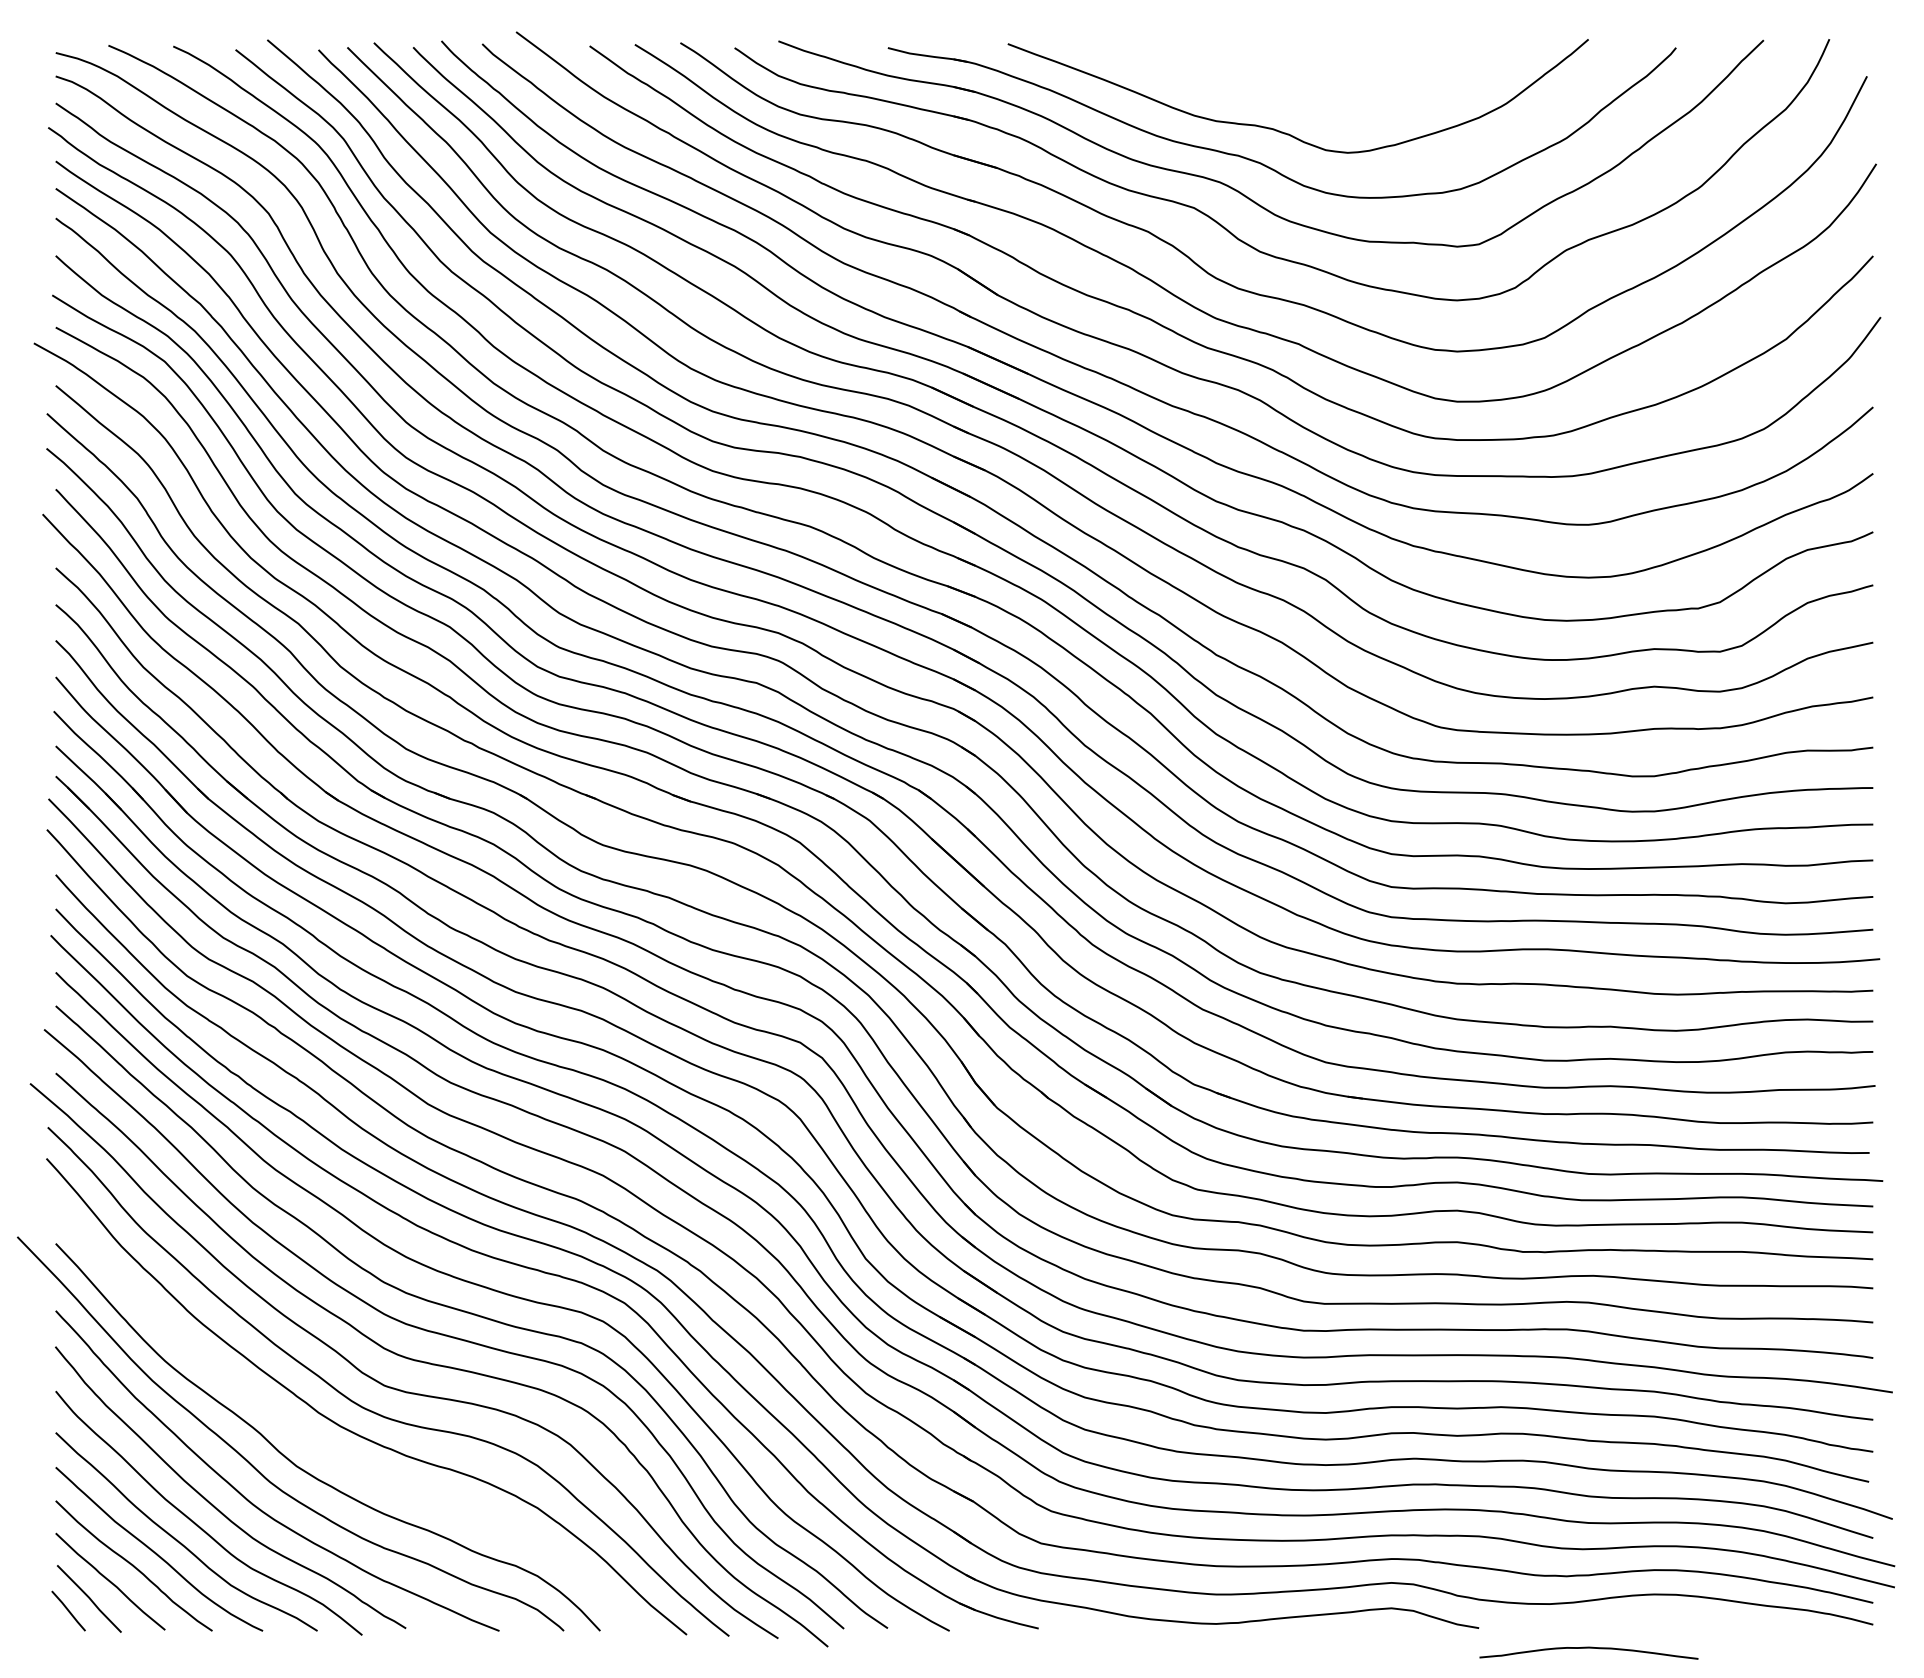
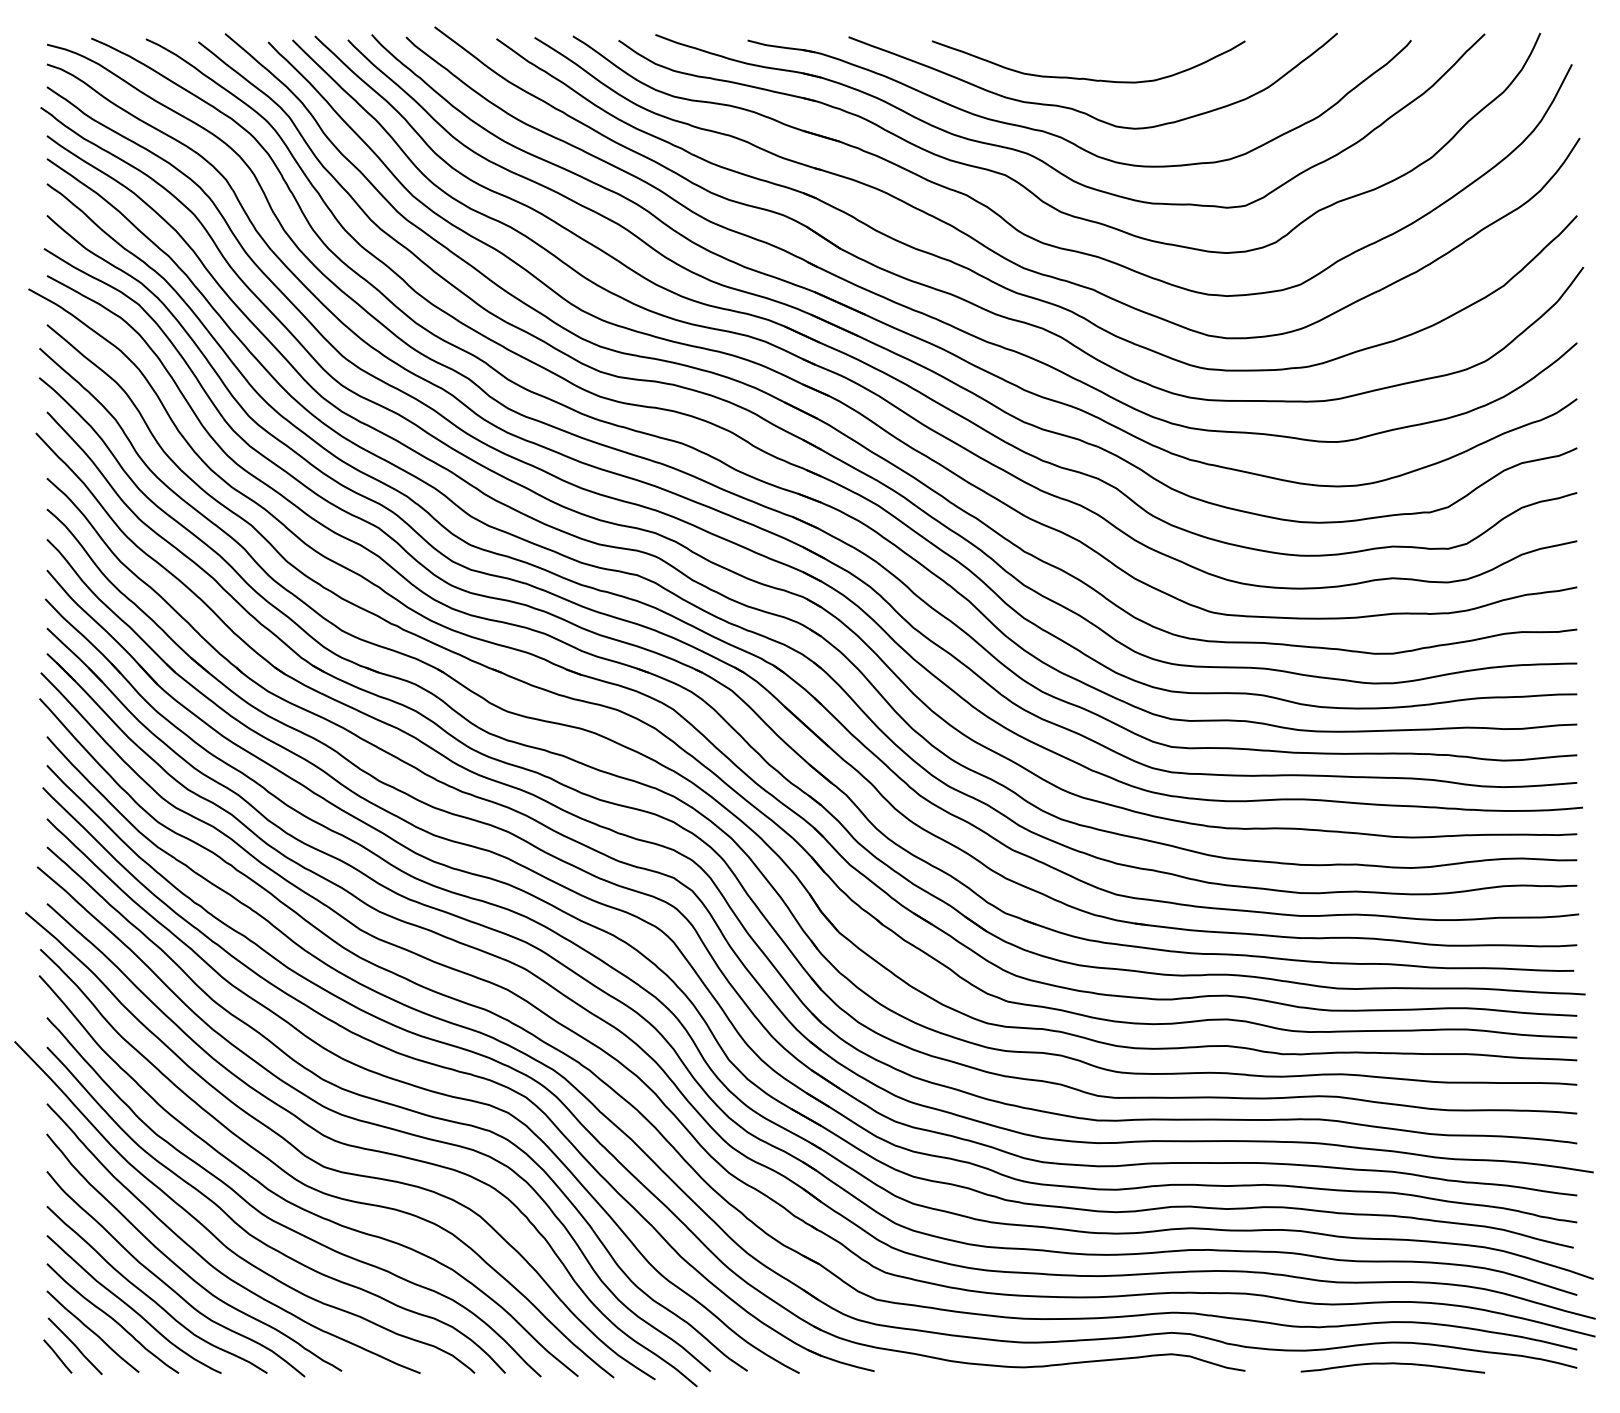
curve: (1286, 91) -> (1083, 77), added
curve: (334, 1453) -> (281, 1223), added
curve: (1588, 1649) -> (1392, 1364), moved

